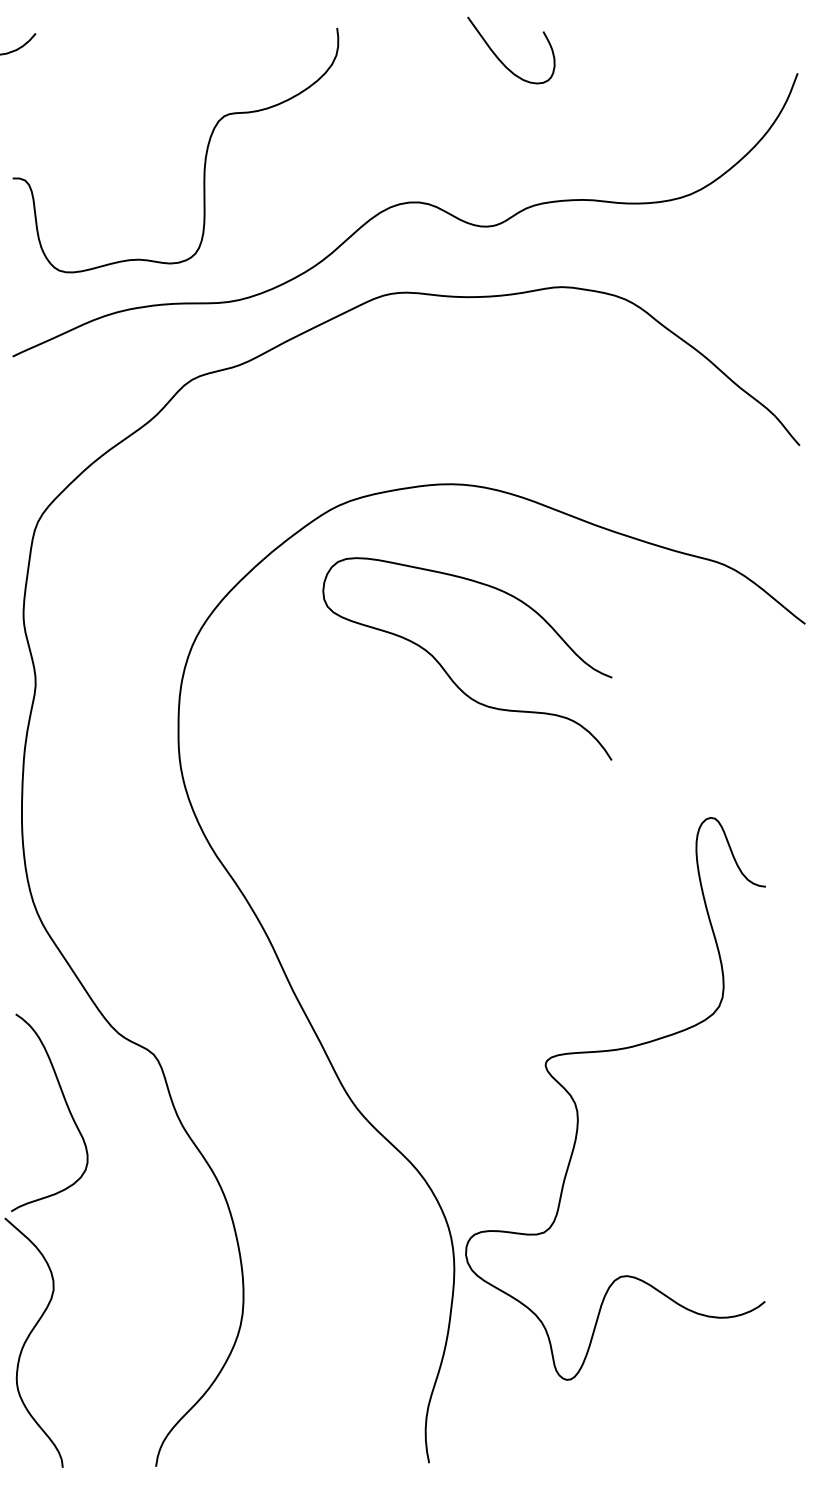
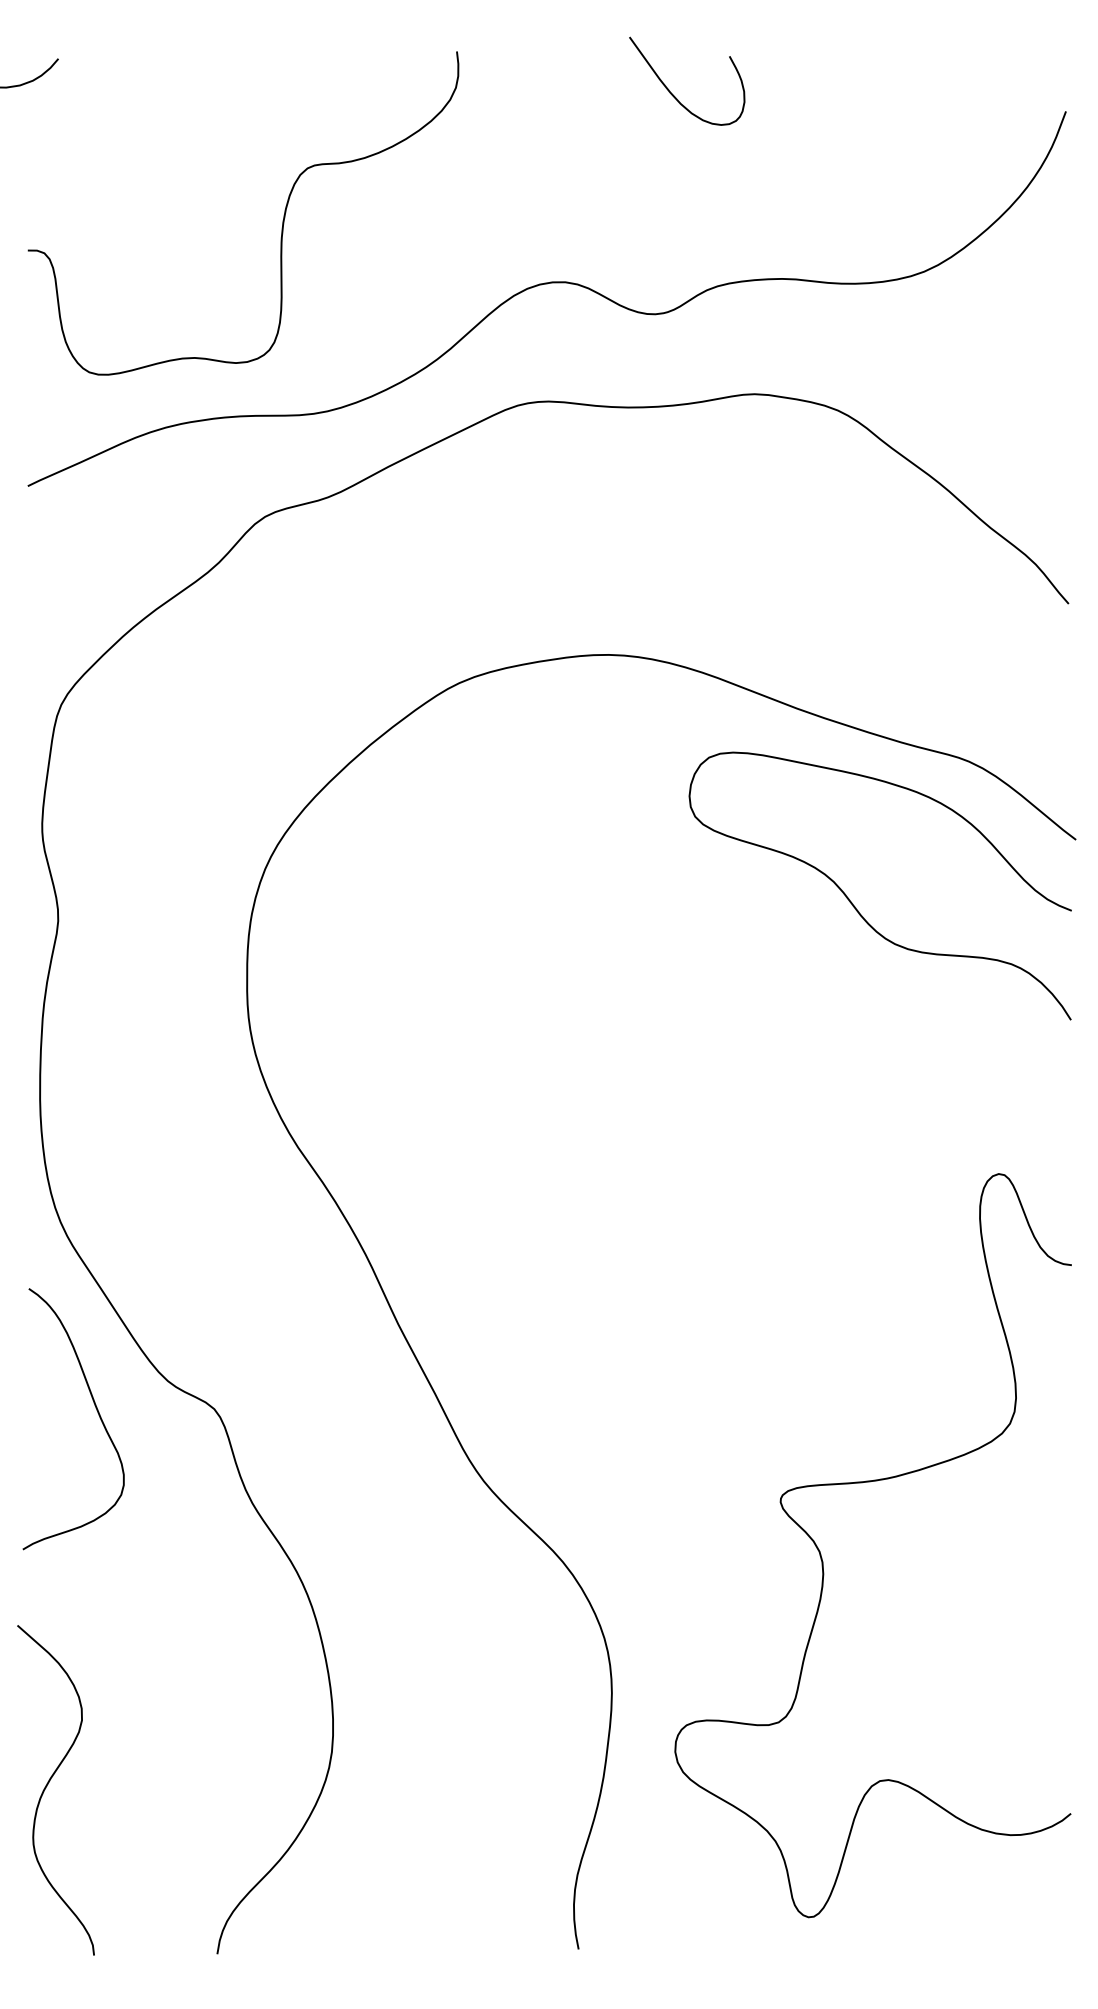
curve: (448, 674) -> (855, 906), moved
curve: (66, 1104) -> (95, 1408), moved
curve: (577, 1107) -> (822, 1557), moved

